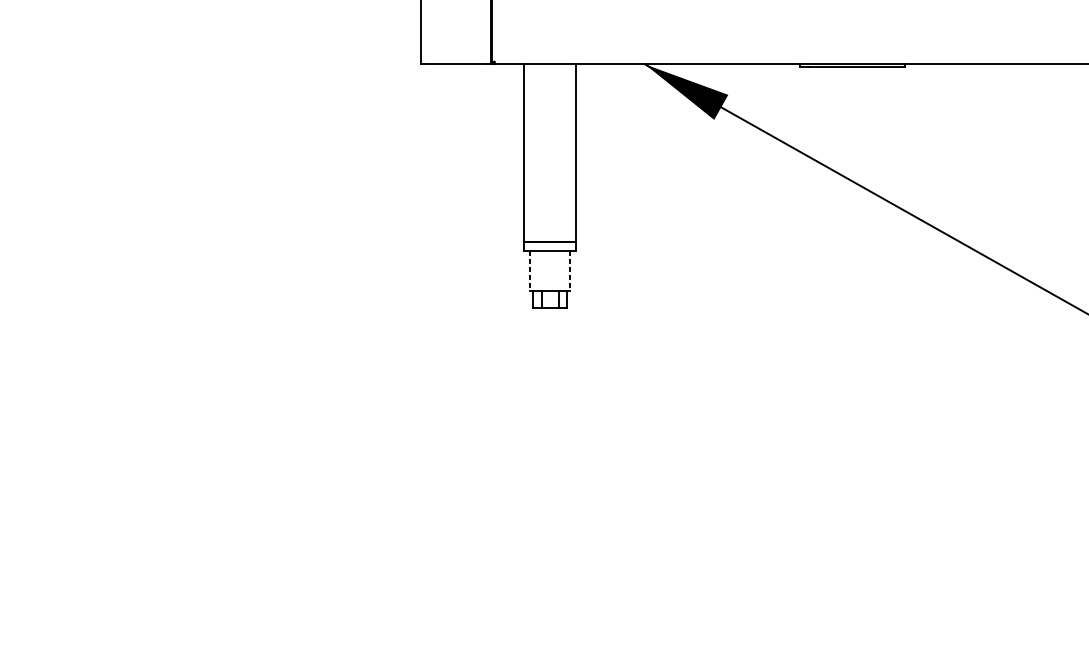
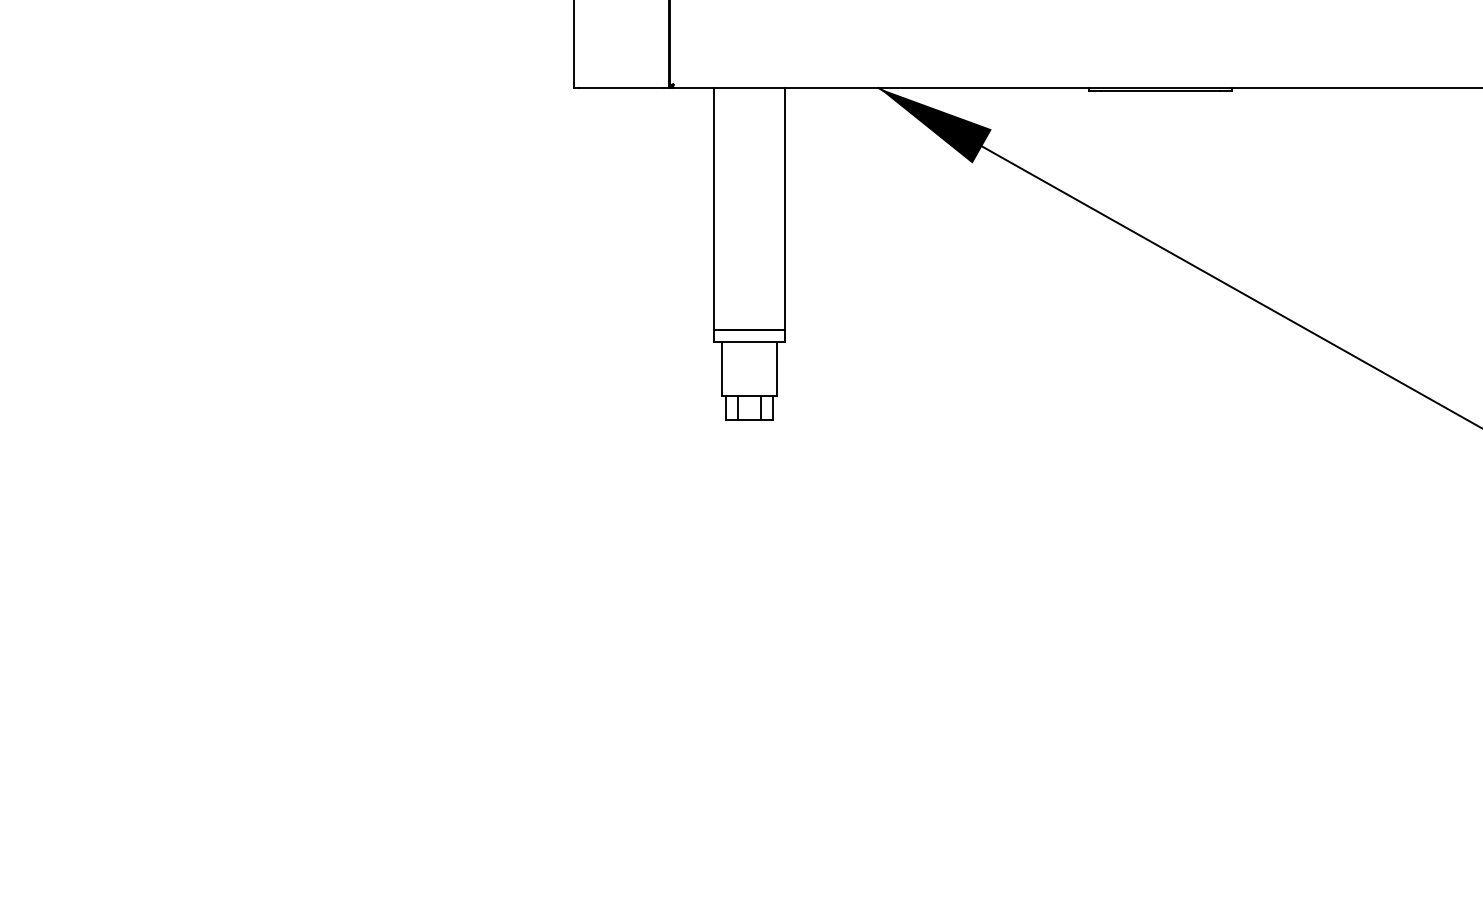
line: (529, 271) -> (721, 369), dashed -> solid
line: (570, 271) -> (776, 369), dashed -> solid

